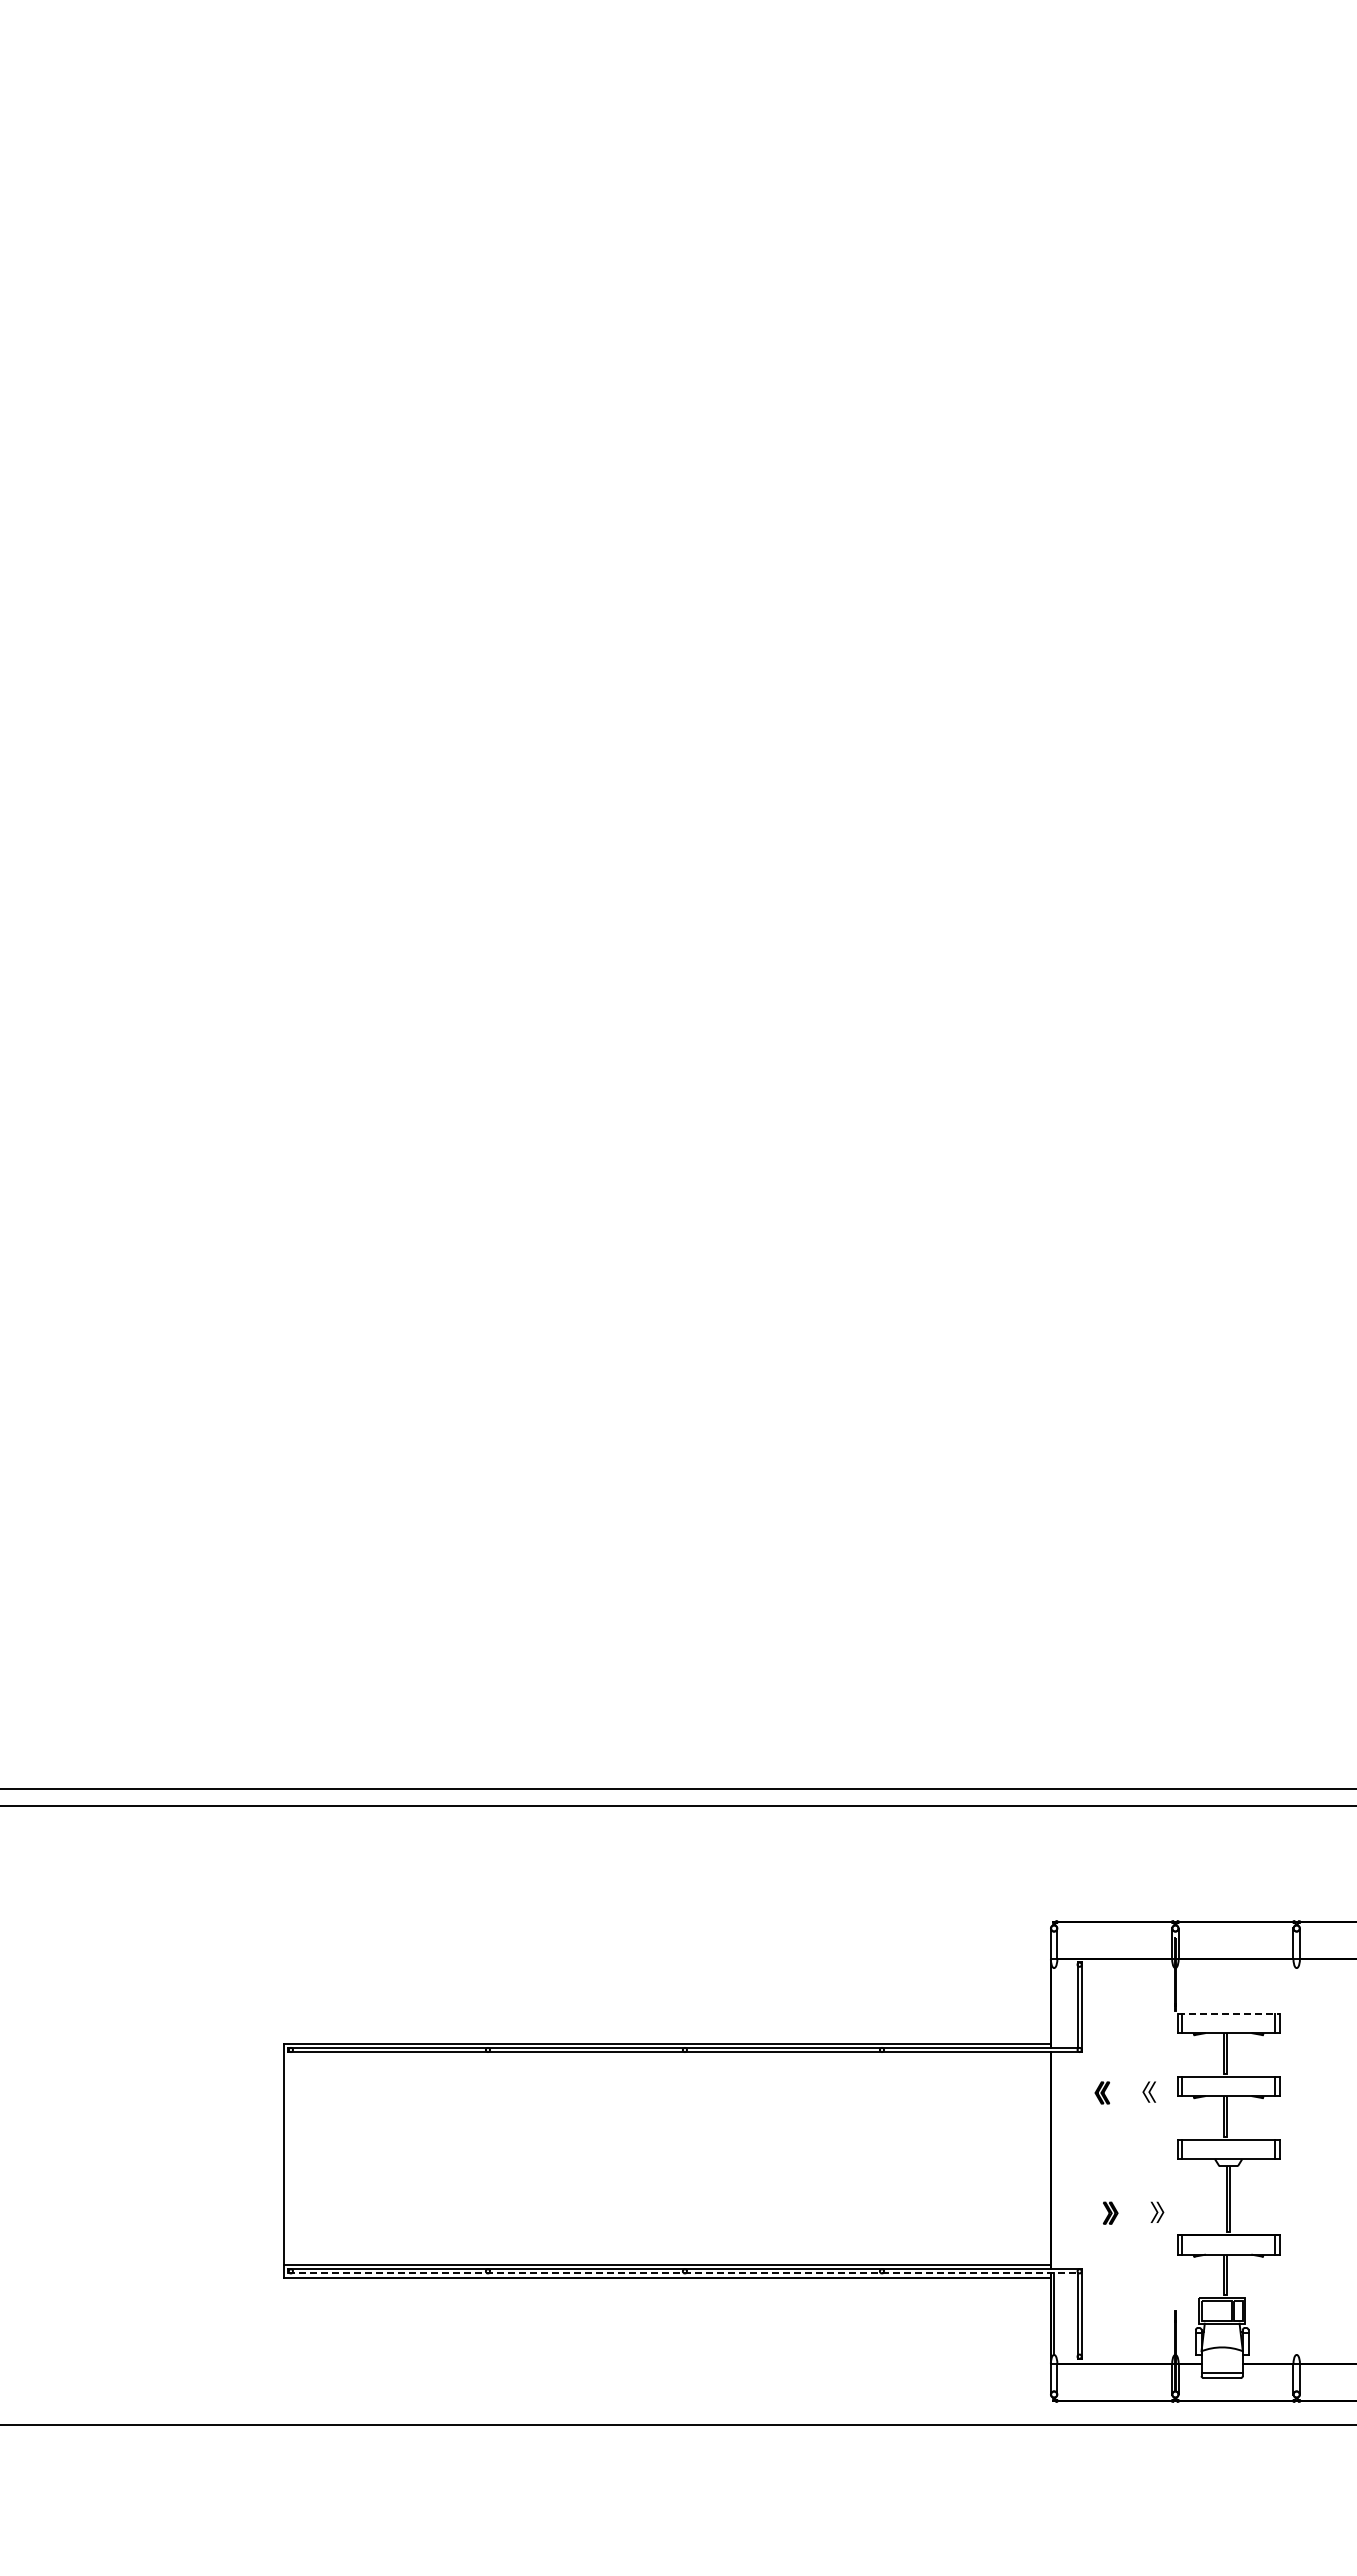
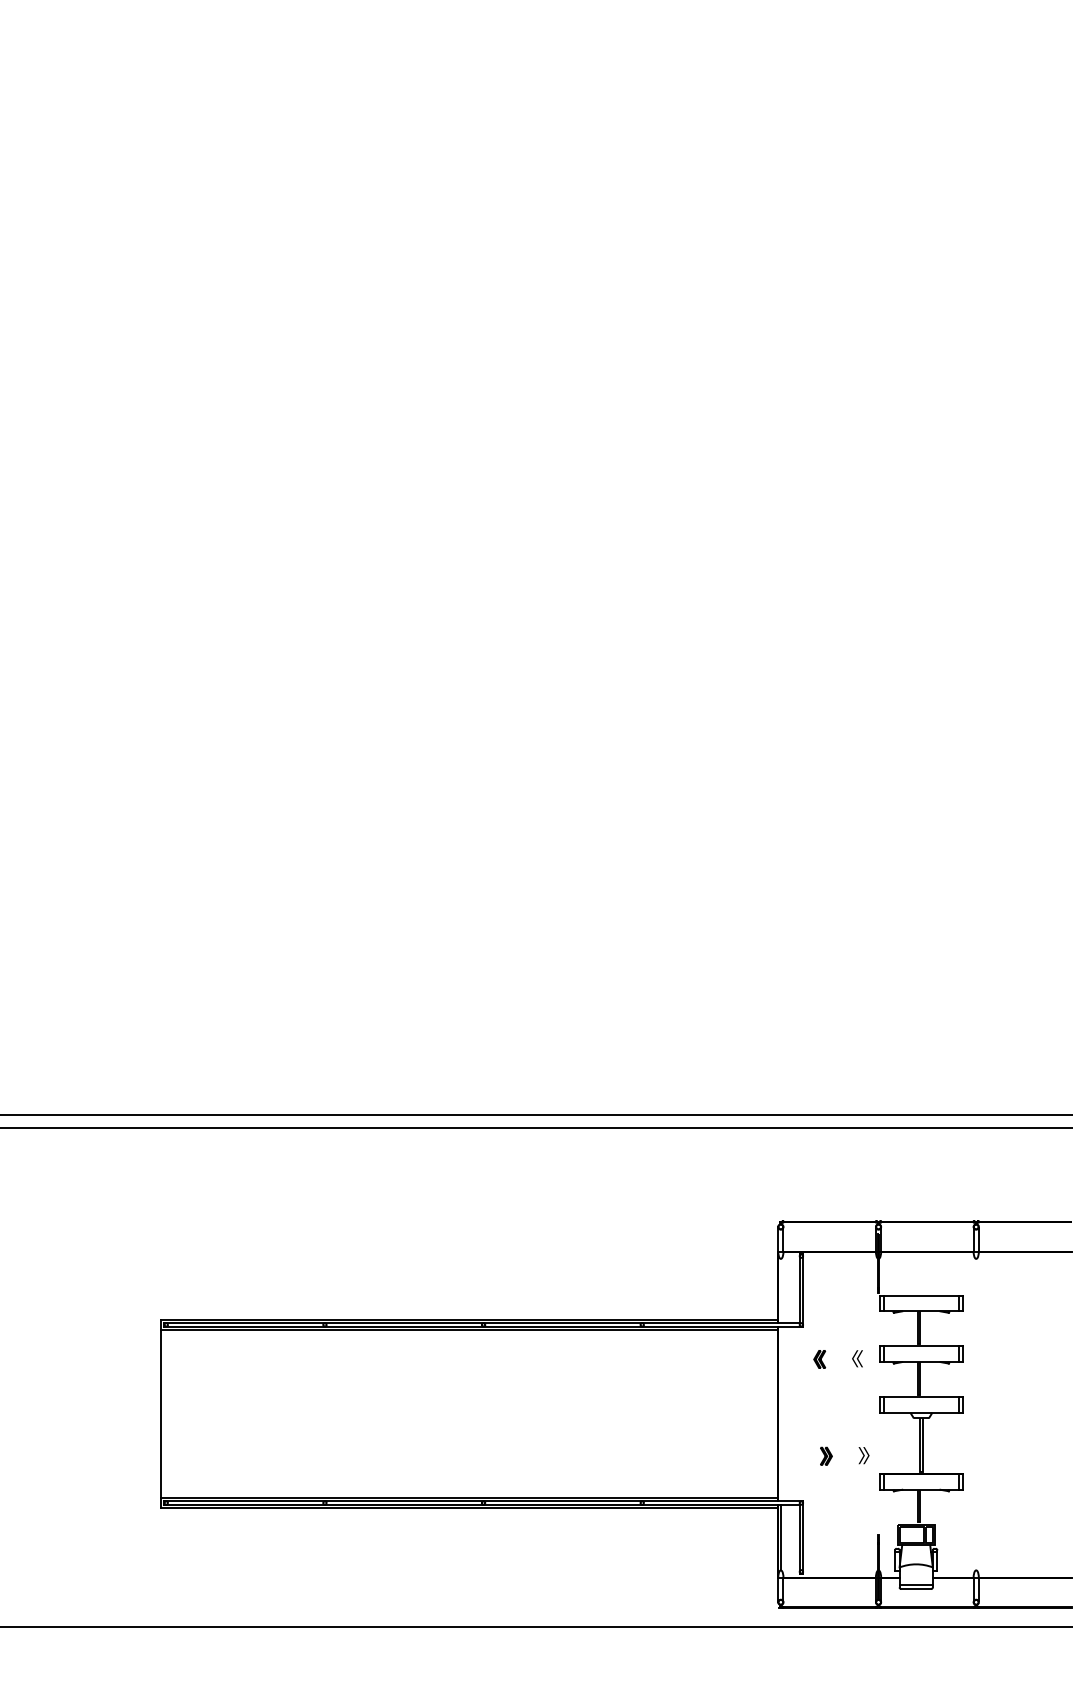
line: (1229, 2013) -> (922, 1295), dashed -> solid
line: (667, 2056) -> (469, 1330), added
line: (682, 2273) -> (481, 1504), dashed -> solid

